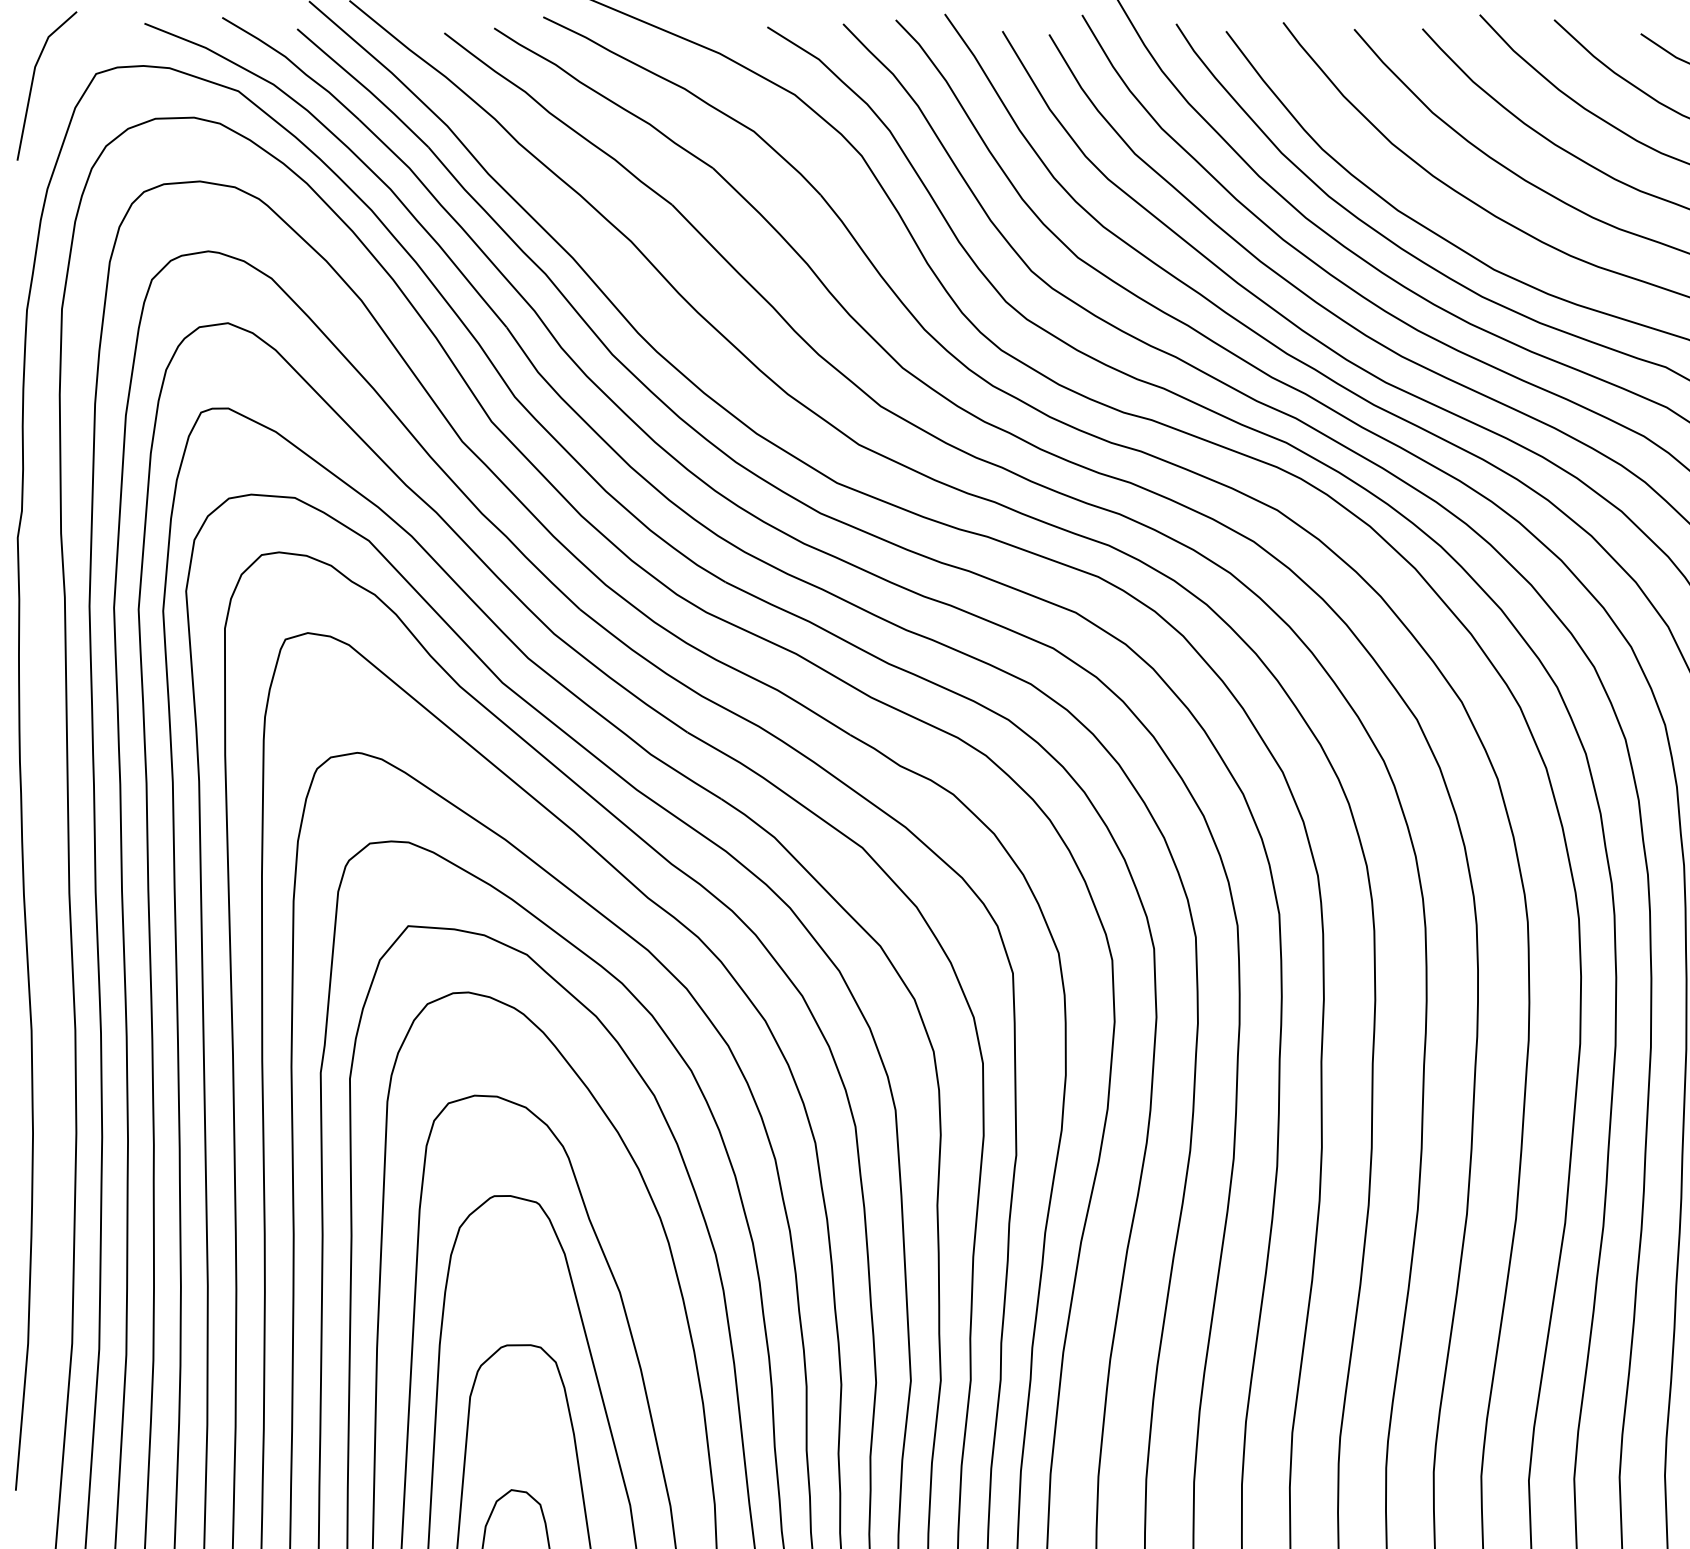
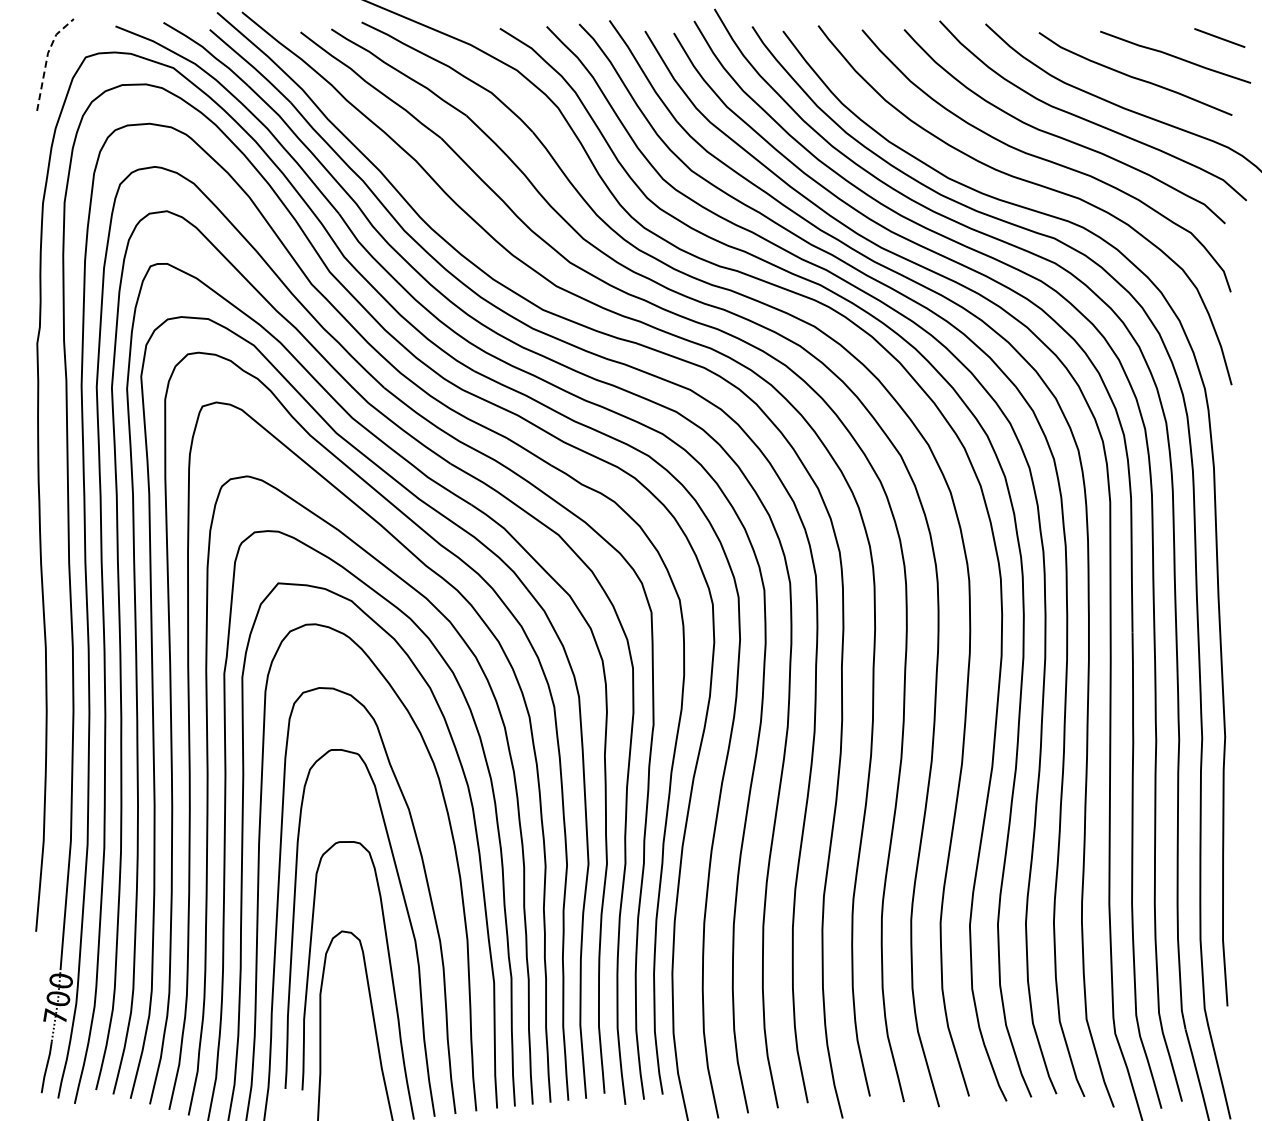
line: (32, 77) -> (46, 59), solid -> dashed

